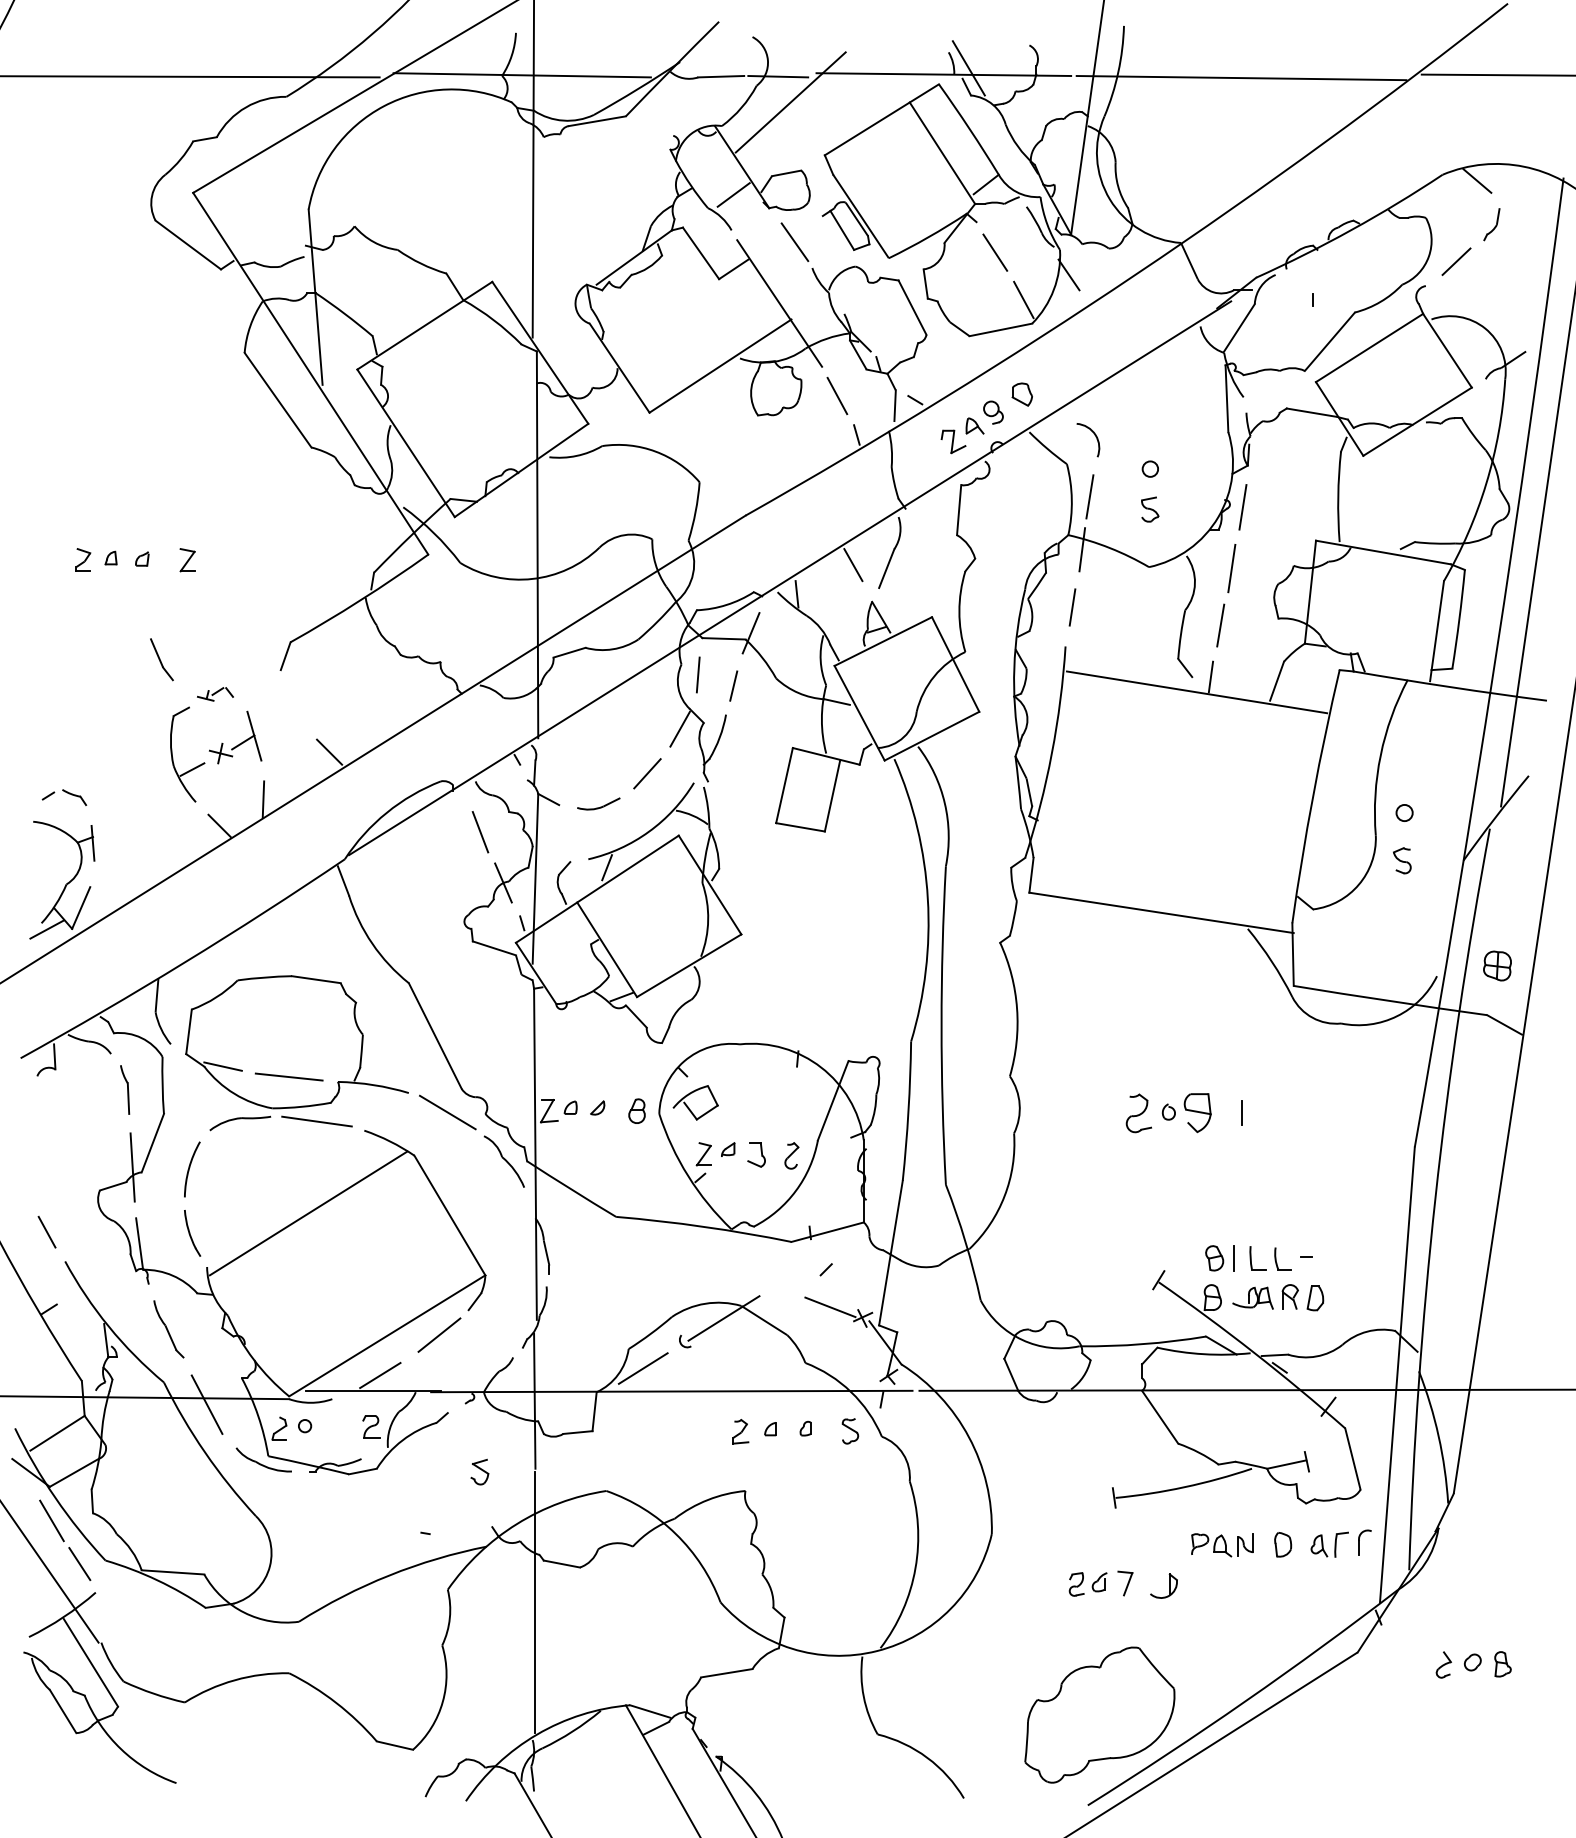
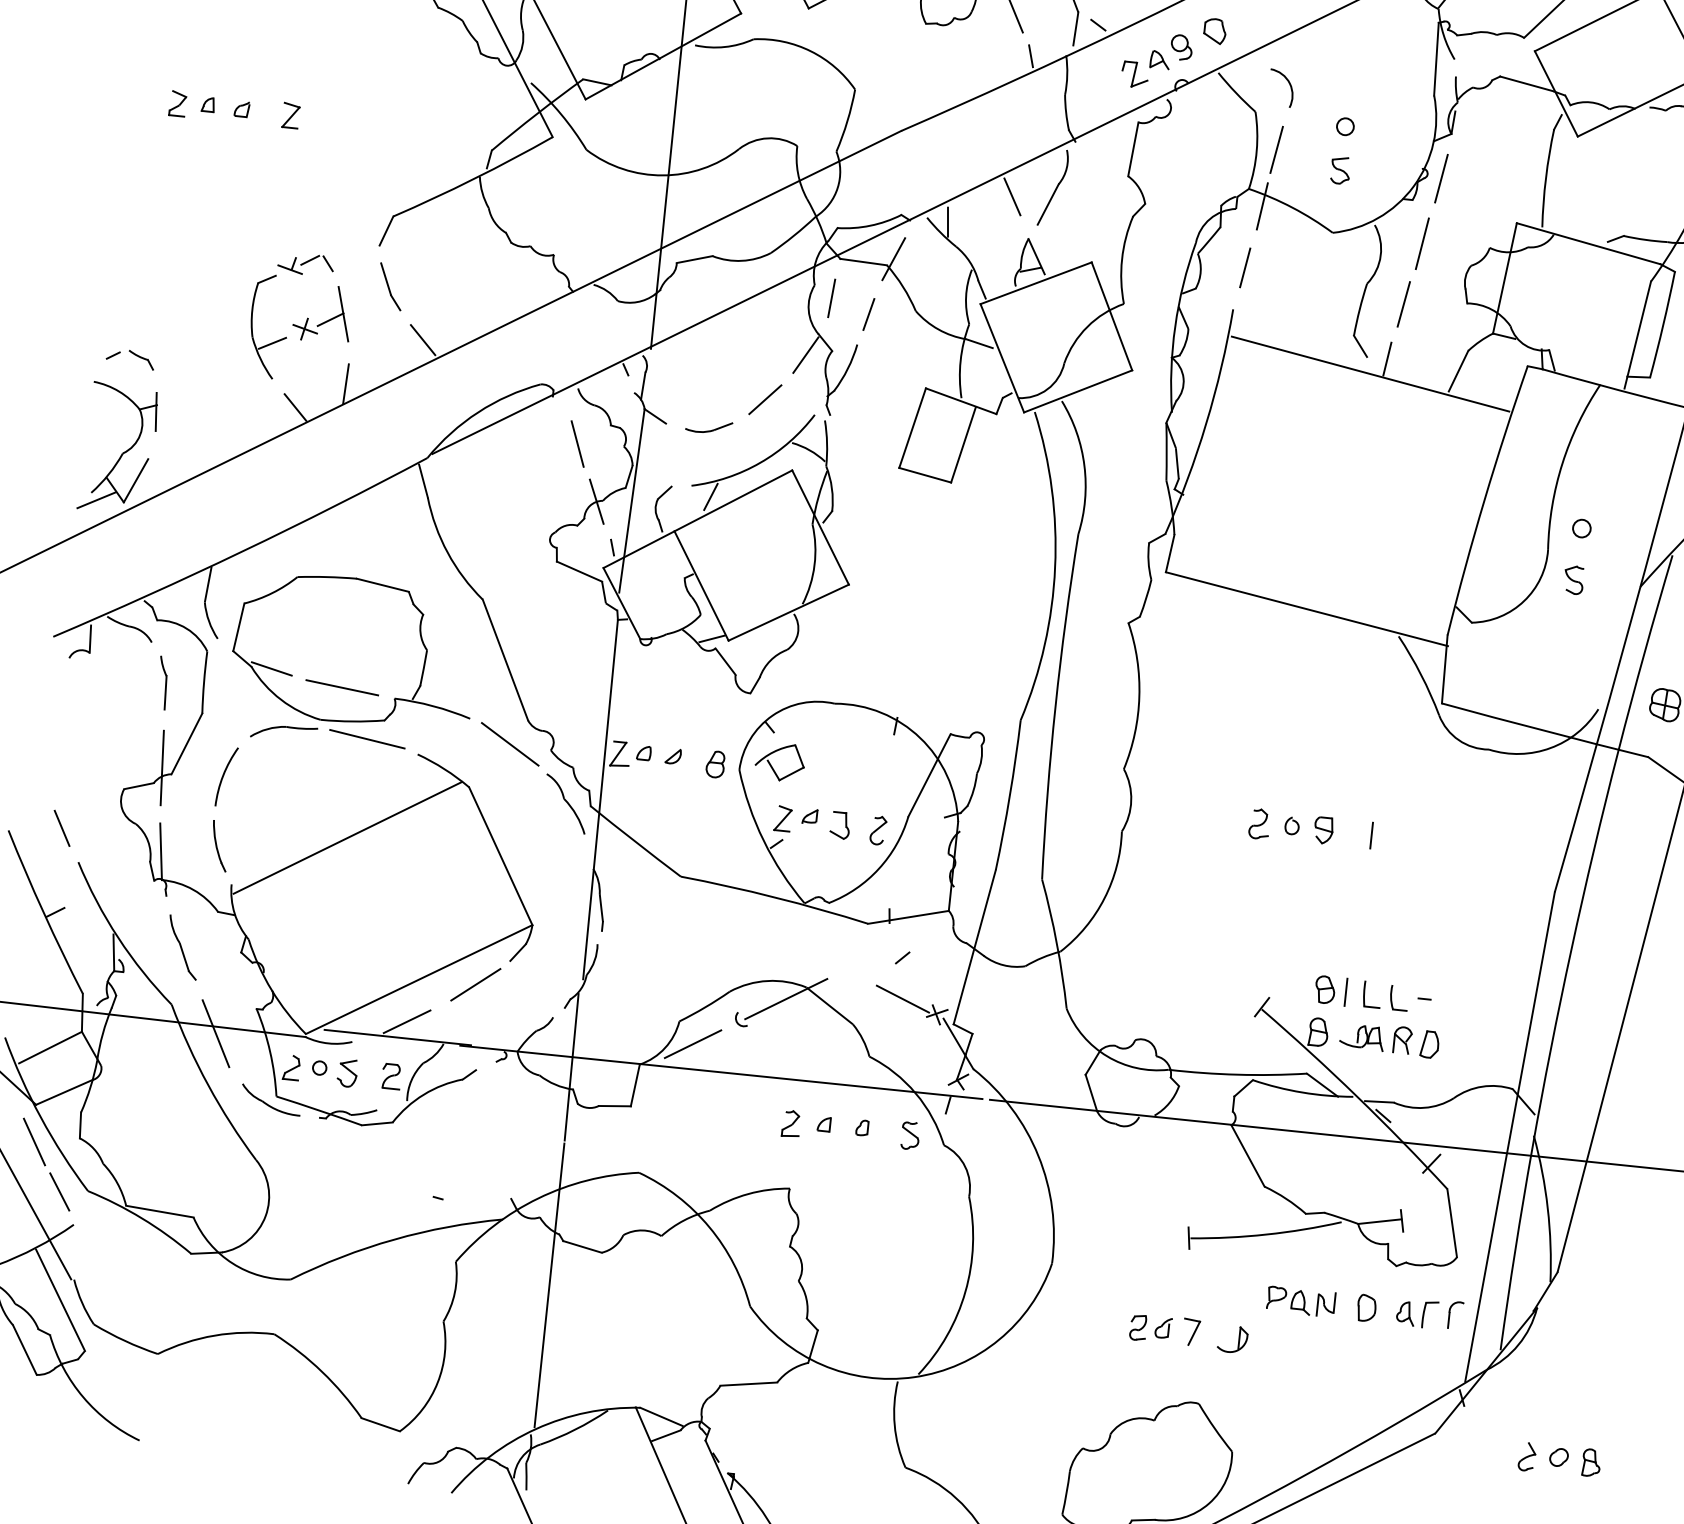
part: (161, 659) -> (390, 286), moved
part: (215, 694) -> (305, 264), size x1.43
part: (1138, 1113) -> (1259, 824), size x0.71
part: (1198, 1113) -> (1324, 830), size x0.62
part: (479, 1471) -> (347, 1072), moved

